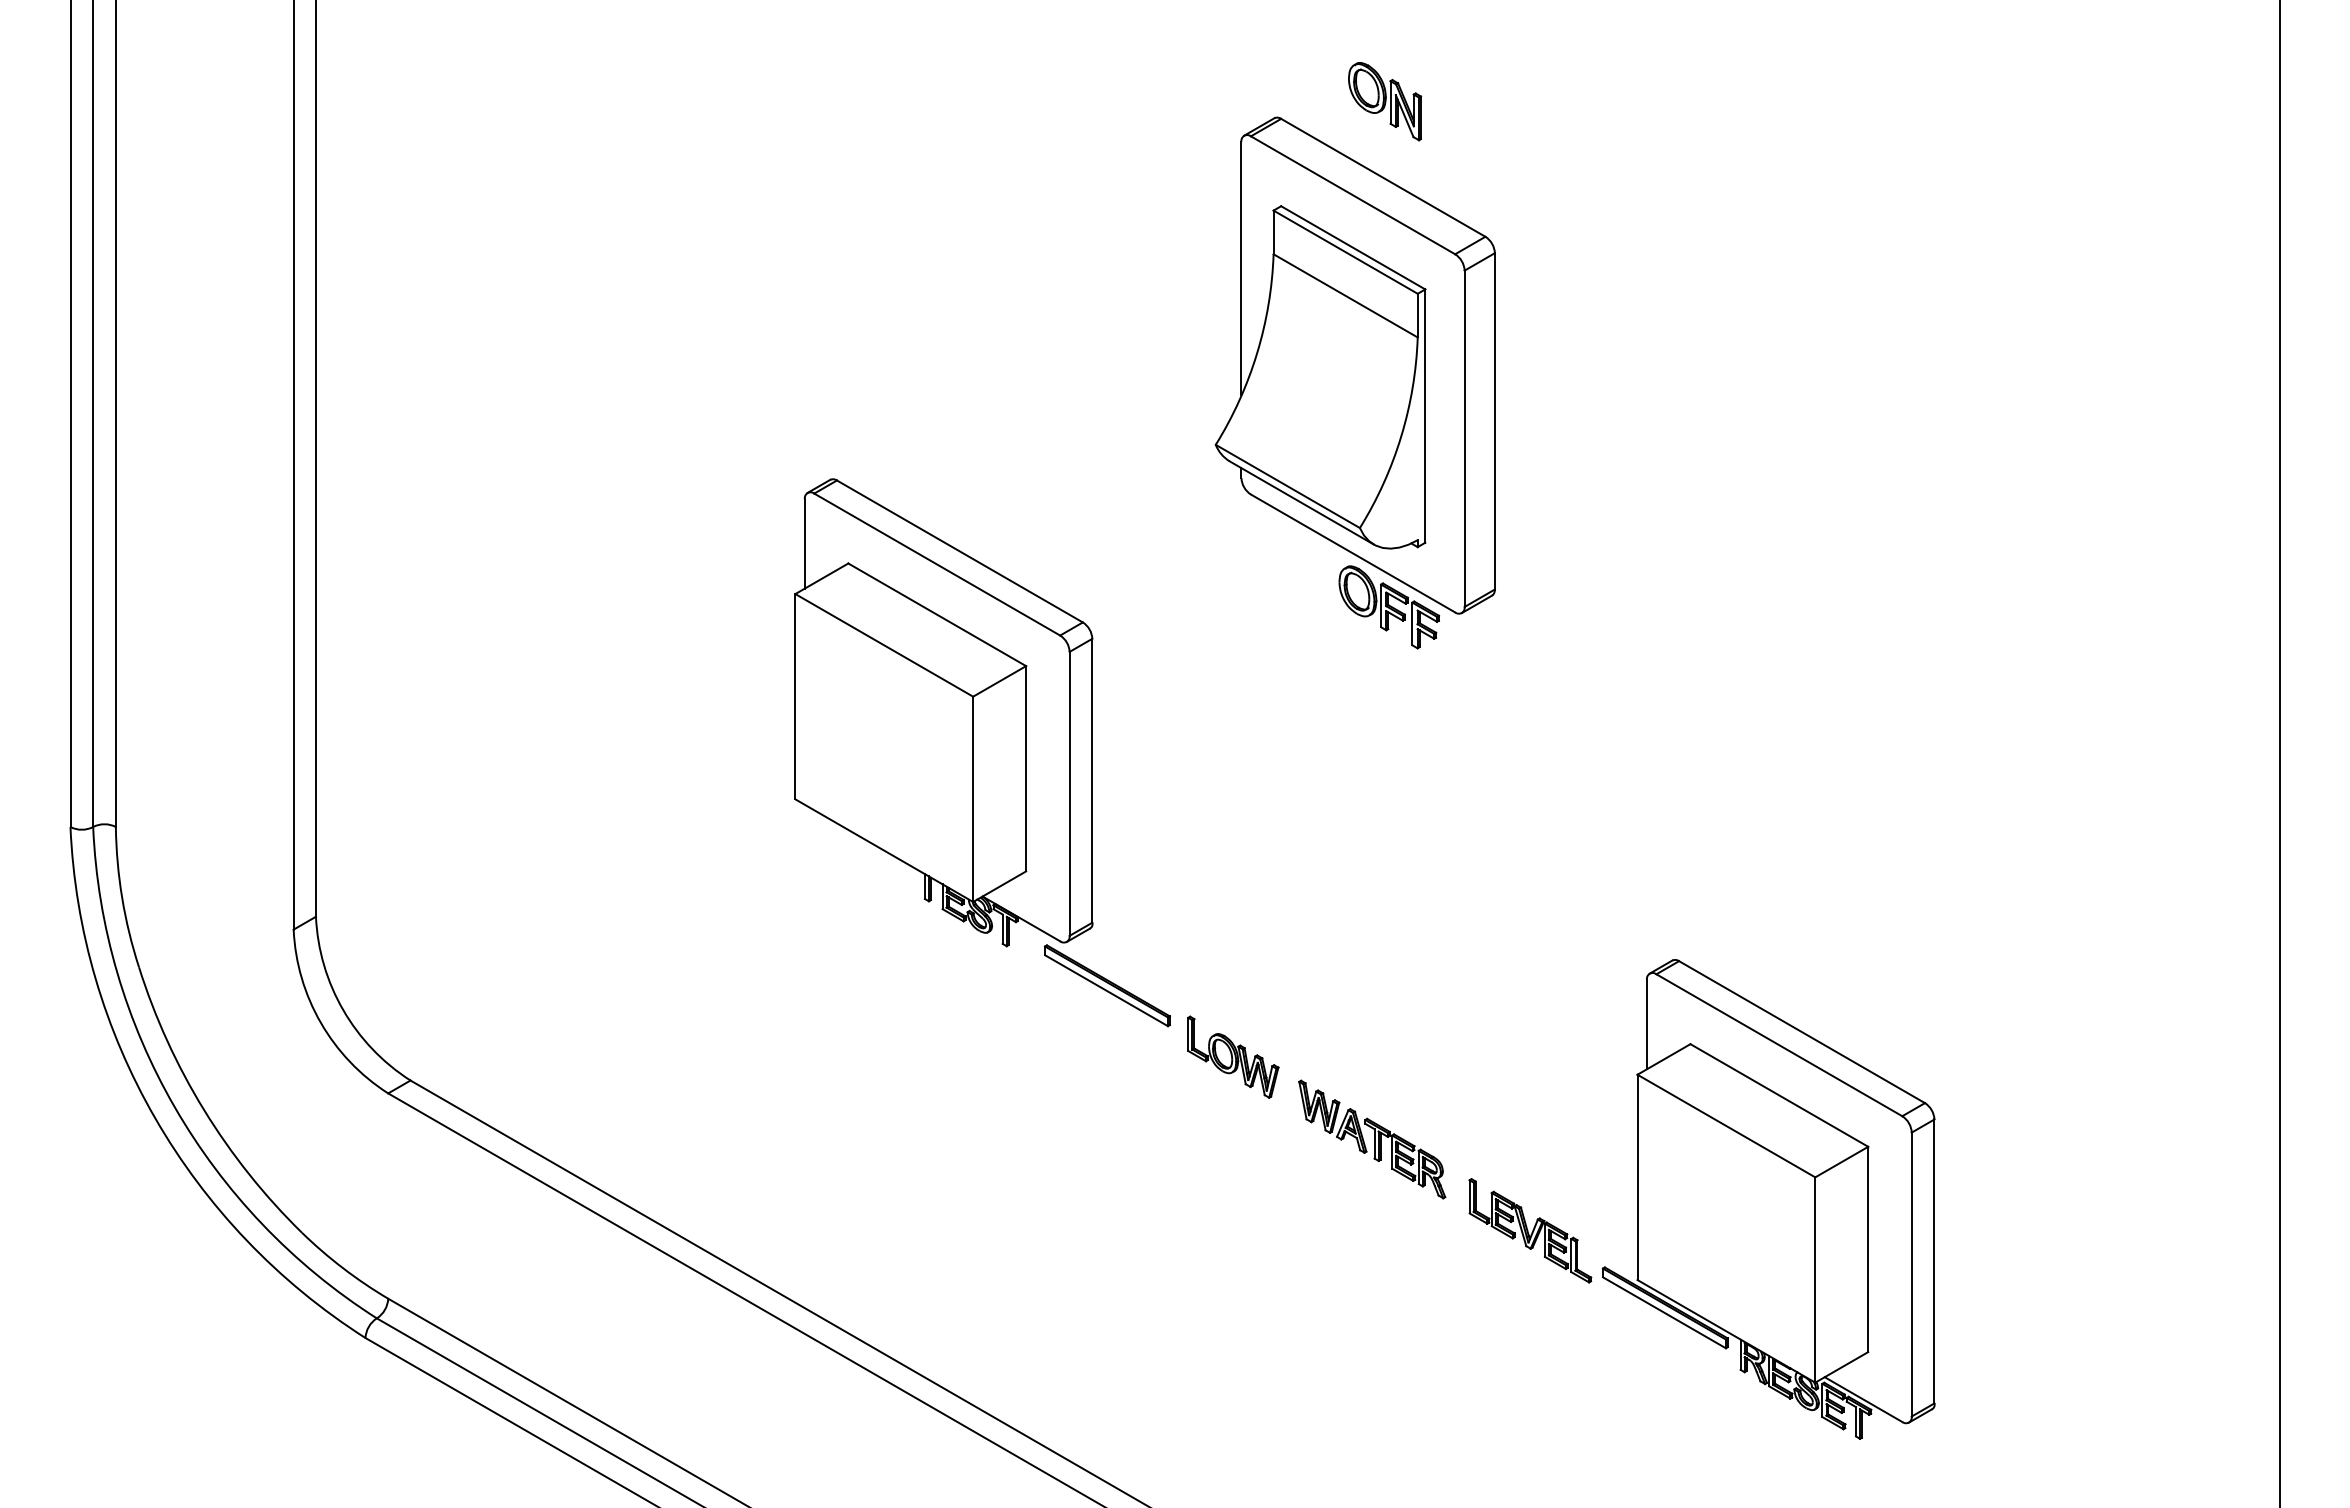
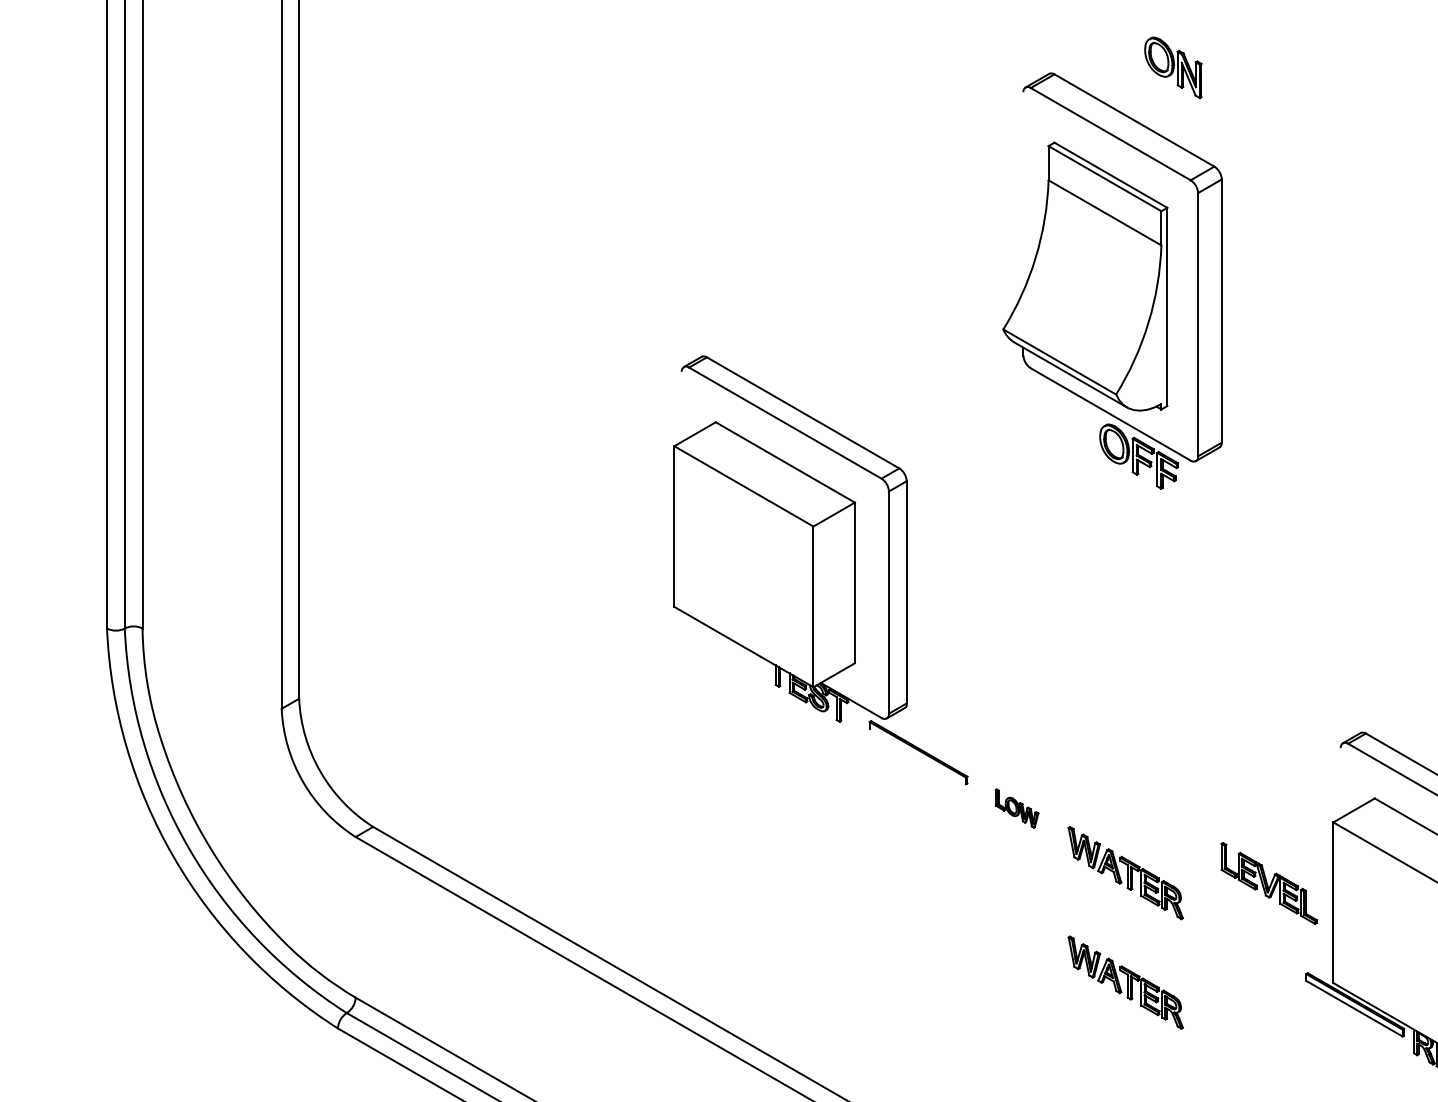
part: (1385, 101) -> (1173, 67), moved
line: (1241, 267) -> (1023, 190), removed
line: (804, 543) -> (681, 406), removed
line: (1106, 990) -> (917, 756), removed
line: (1646, 1024) -> (1340, 783), removed
part: (1233, 1056) -> (1017, 808), size x0.6
part: (1530, 1230) -> (1269, 883), moved
part: (1372, 1279) -> (1125, 982), added

